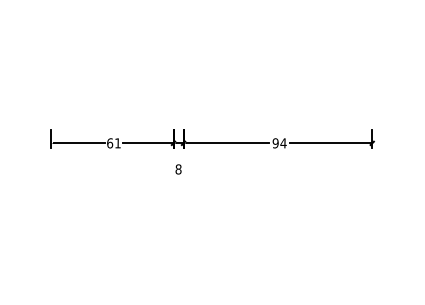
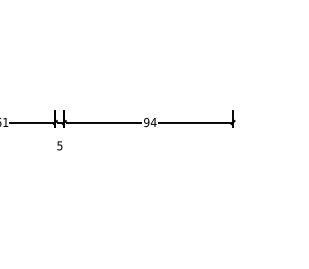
text: (178, 169) -> (59, 145), 8 -> 5

